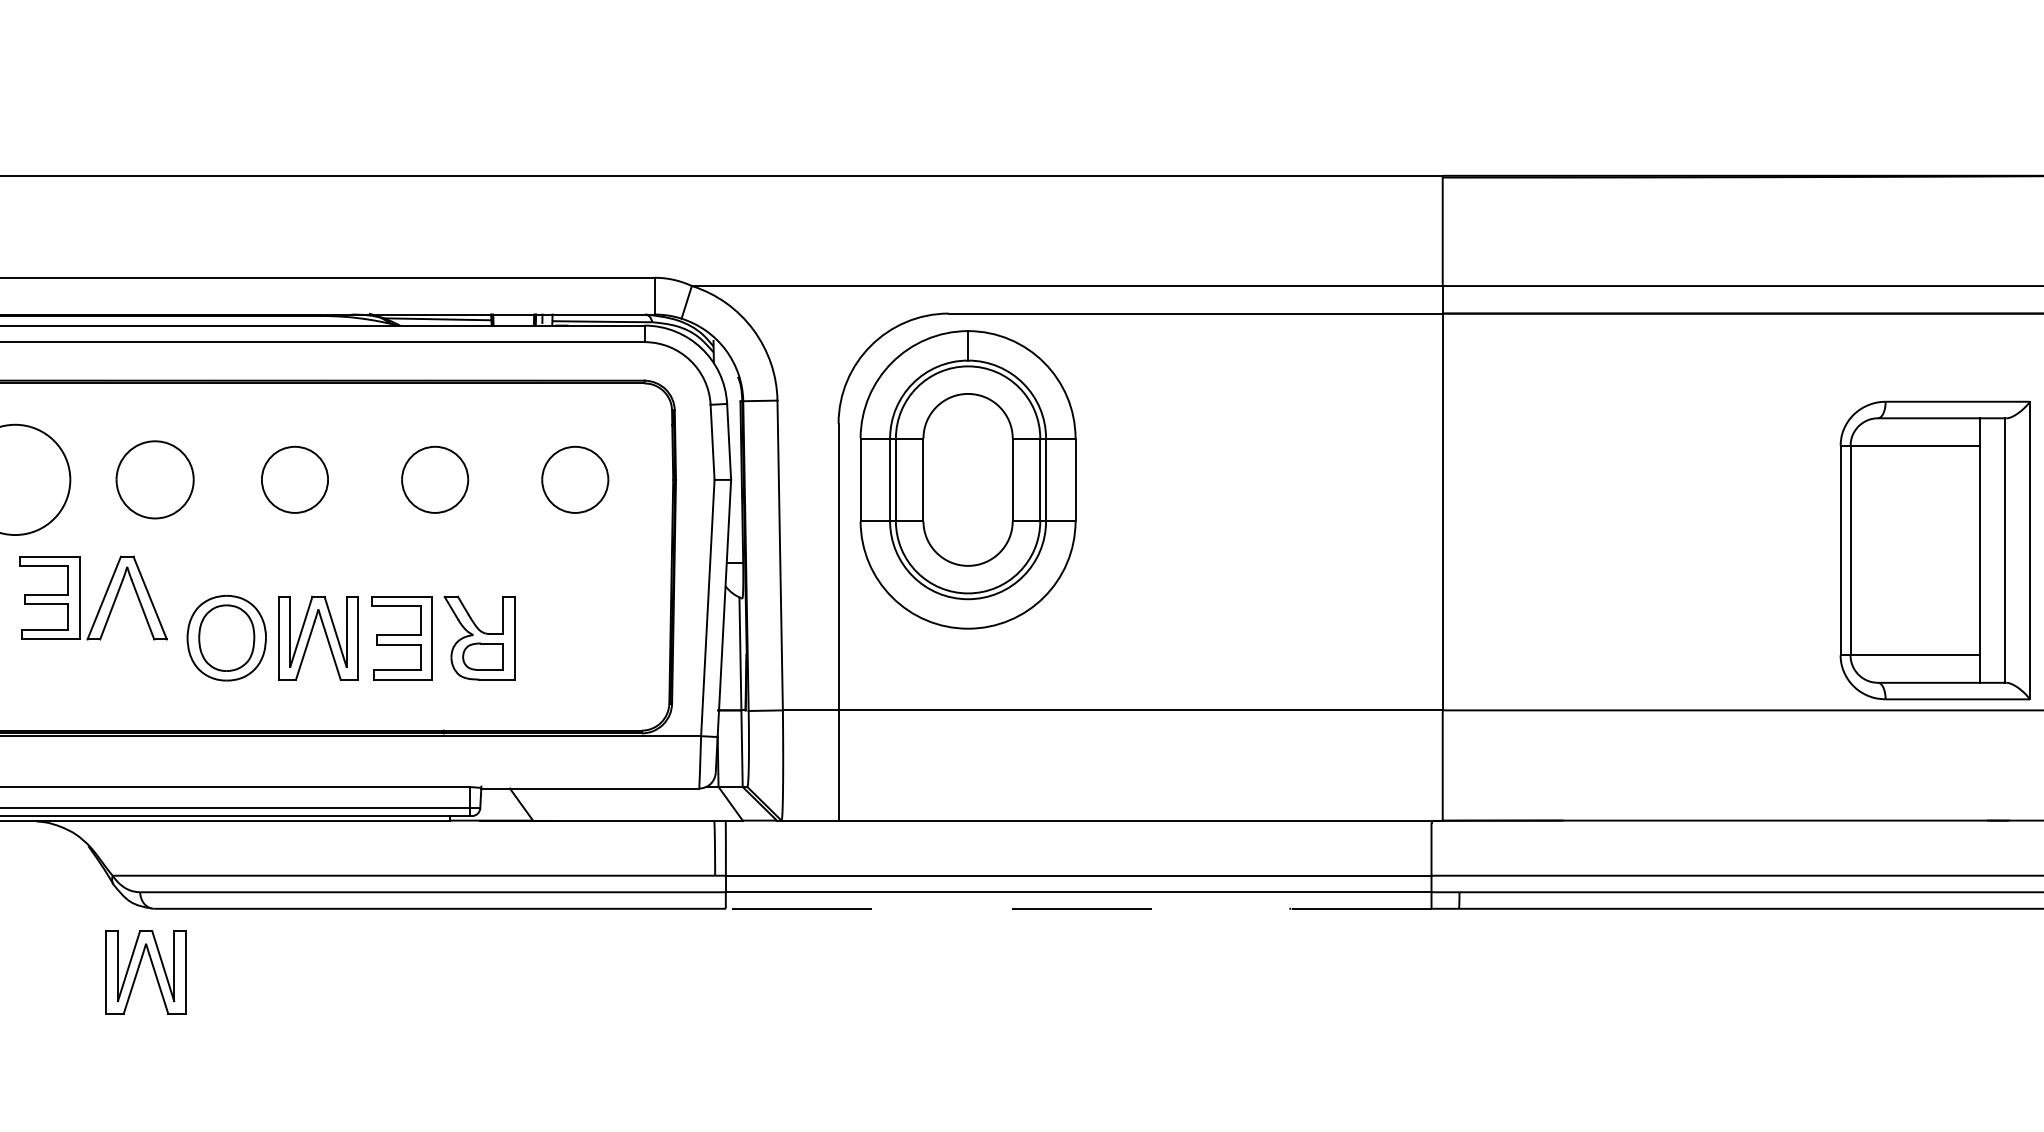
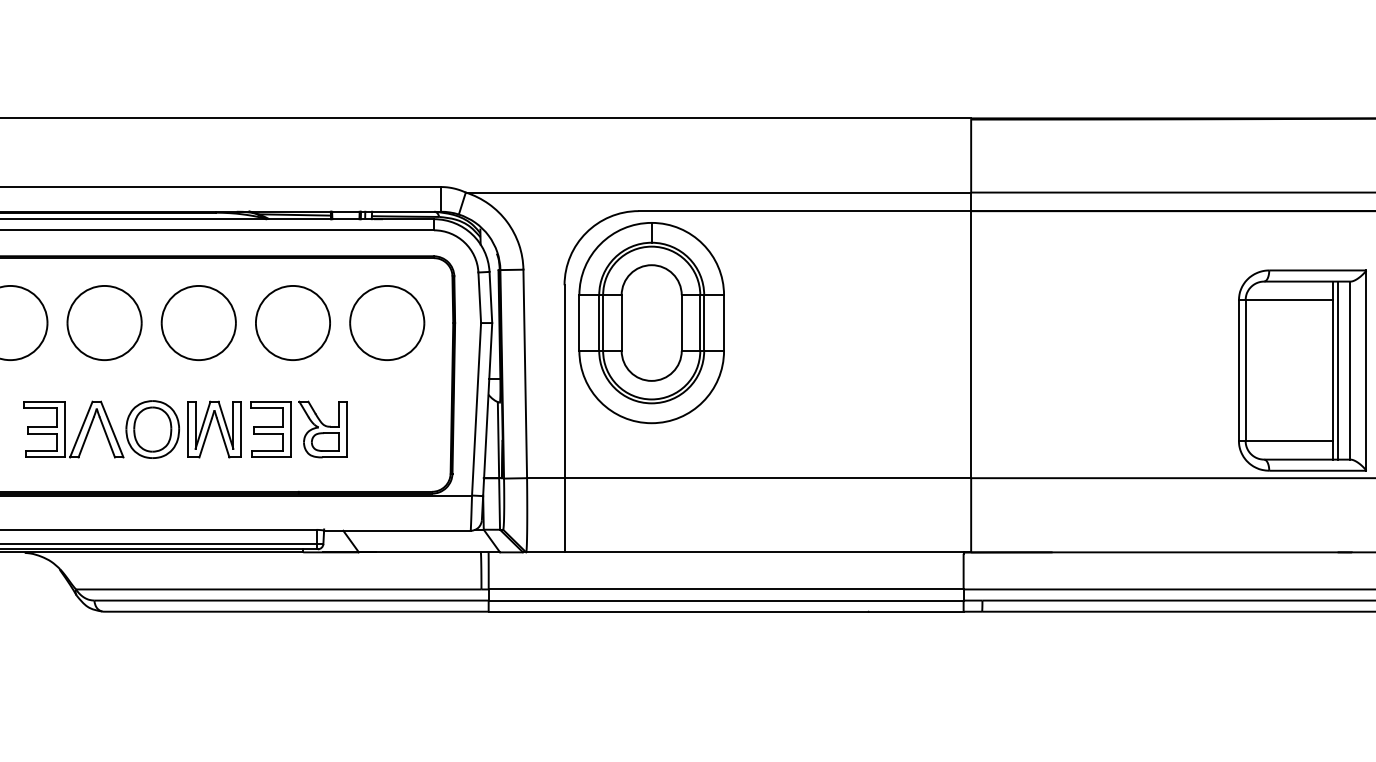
part: (155, 479) -> (104, 322), size x1.43
part: (294, 479) -> (198, 322), size x1.67
part: (434, 479) -> (292, 322), size x1.67
part: (575, 479) -> (387, 322), size x1.67
line: (1987, 550) -> (1337, 370), added
part: (101, 600) -> (79, 431), moved
line: (1077, 908) -> (725, 611), dashed -> solid
part: (146, 972) -> (98, 654), removed

